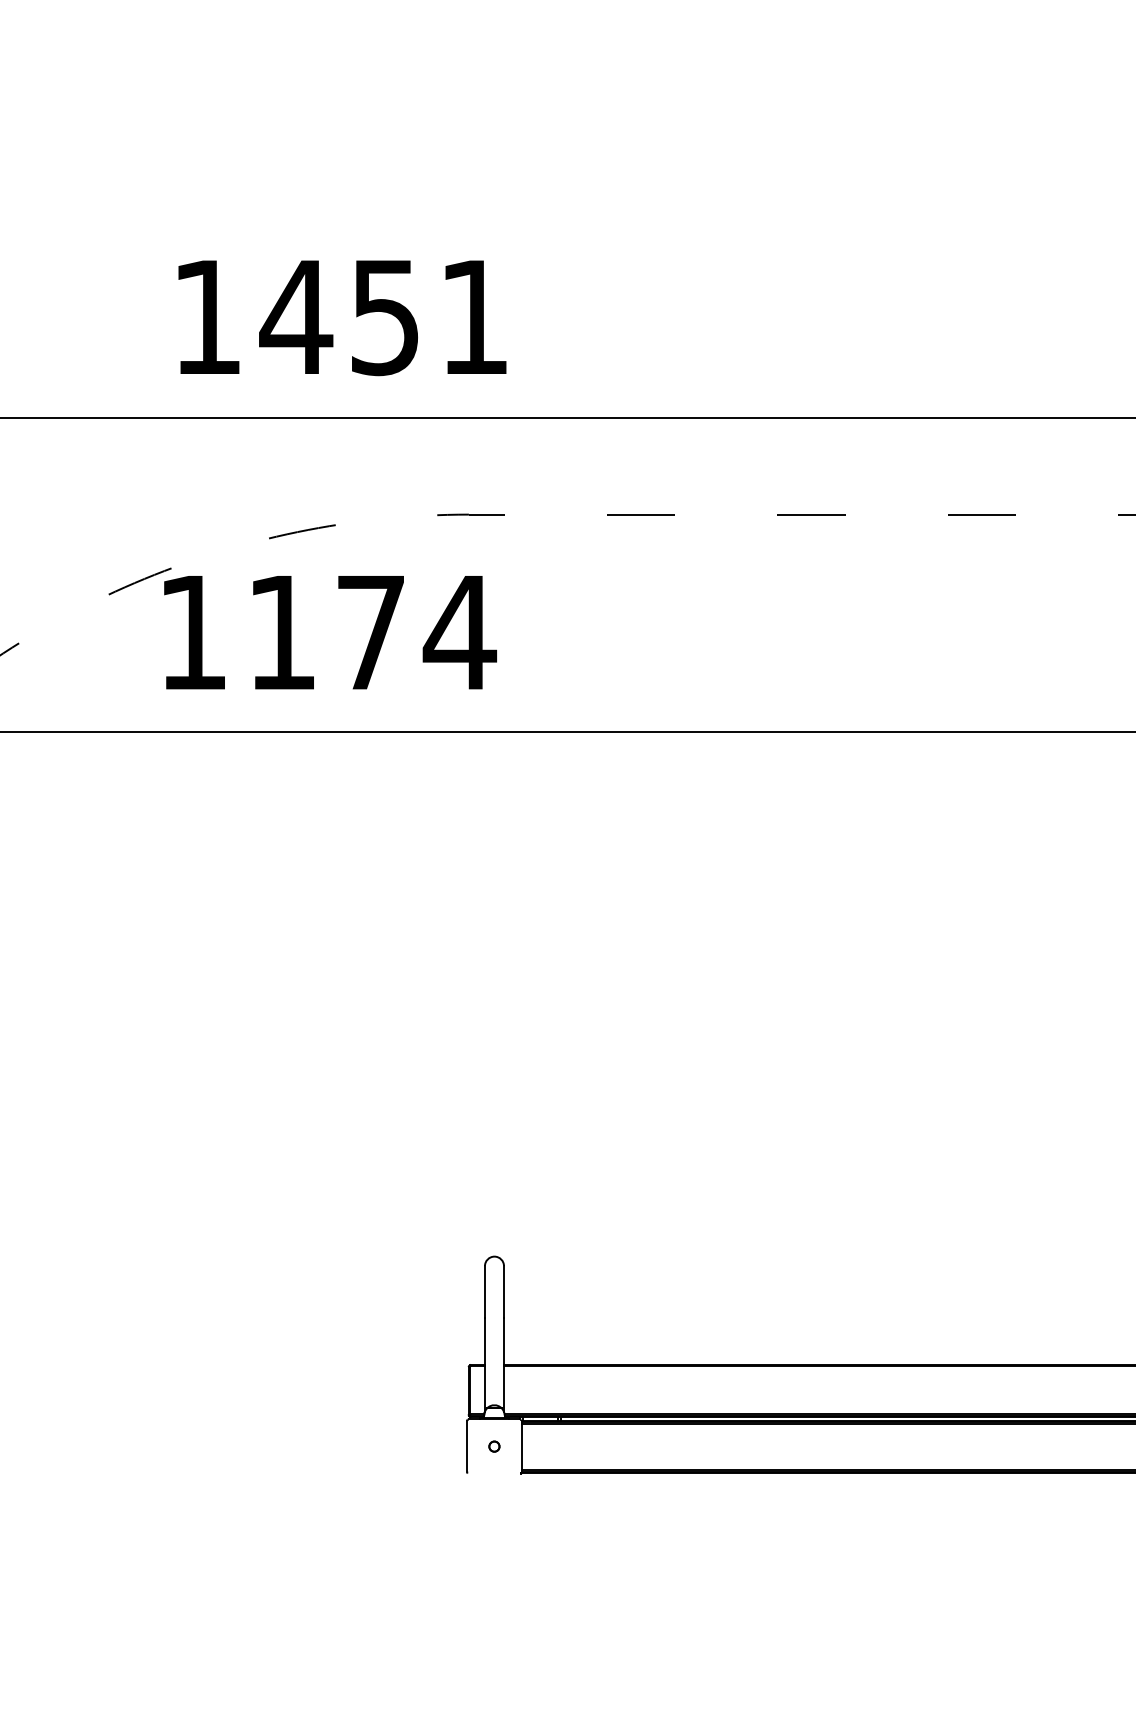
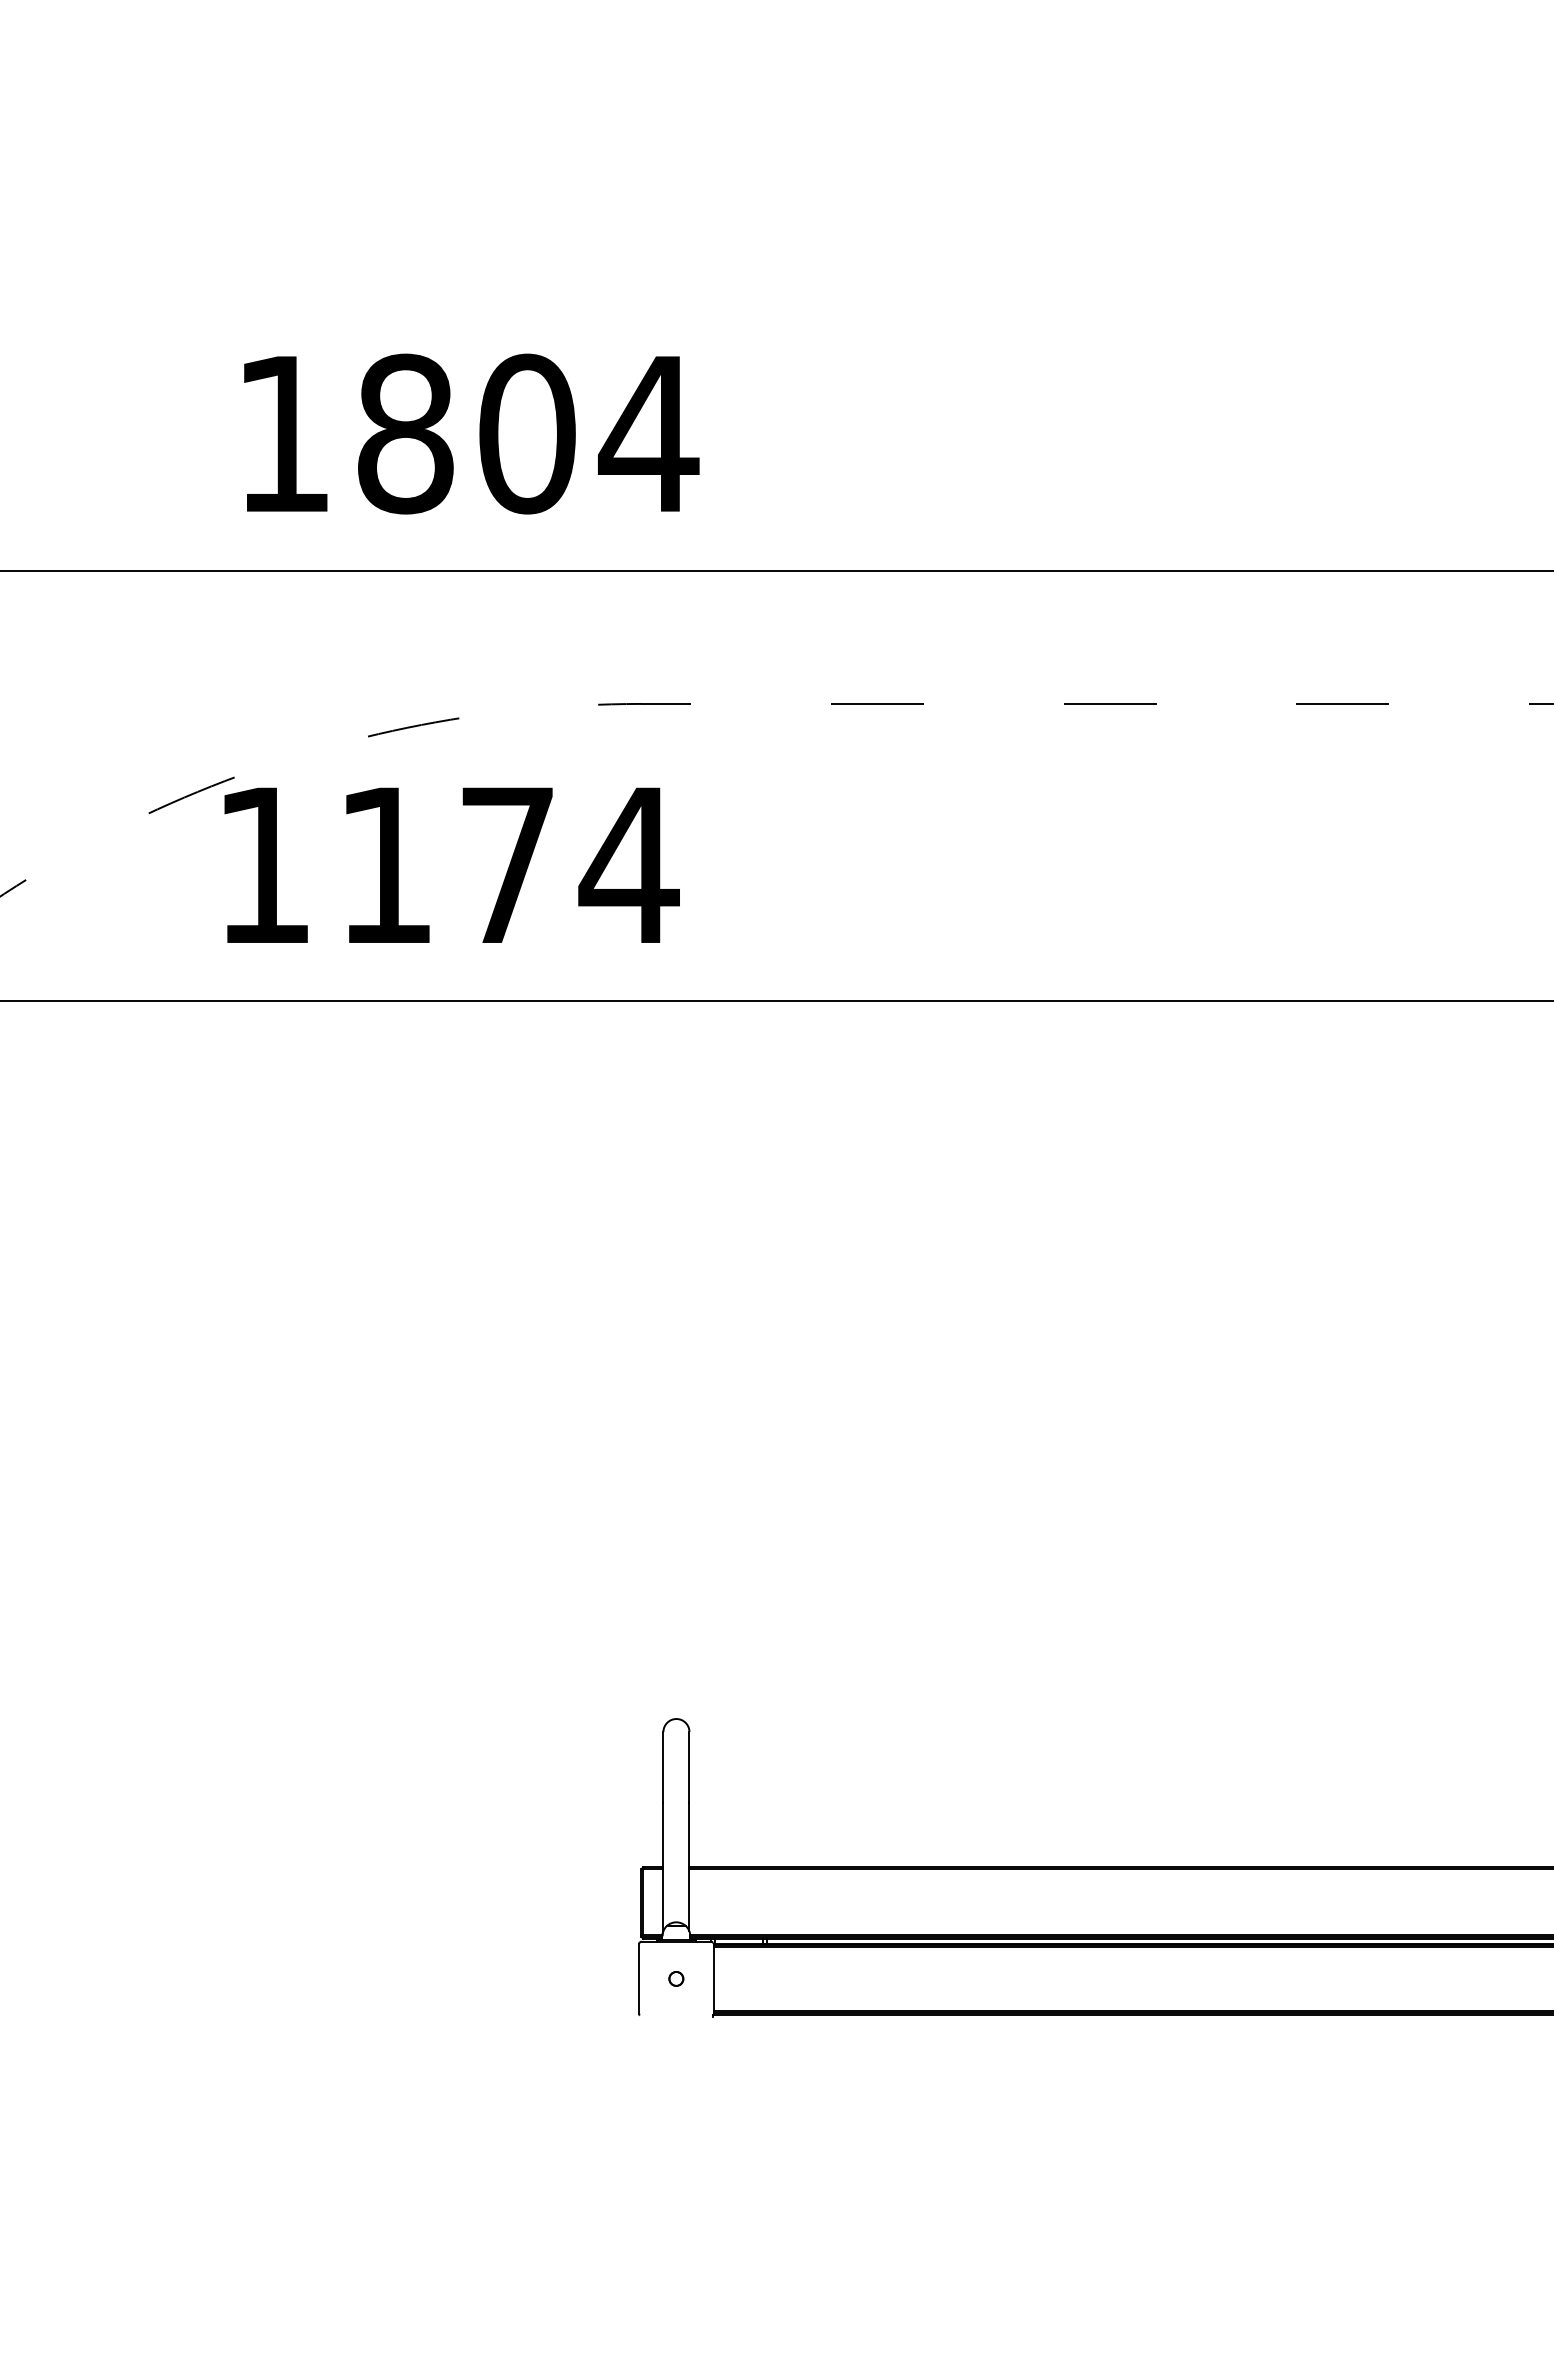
text: (384, 316) -> (526, 433), 1451 -> 1804

